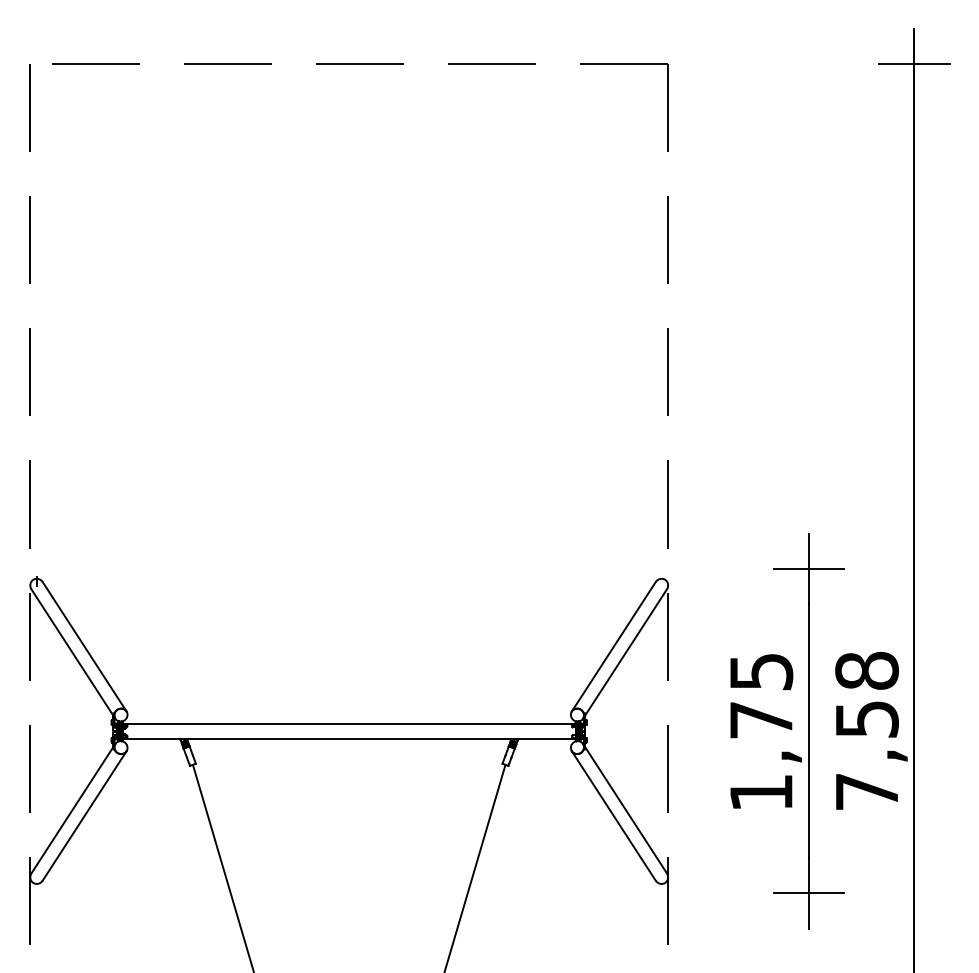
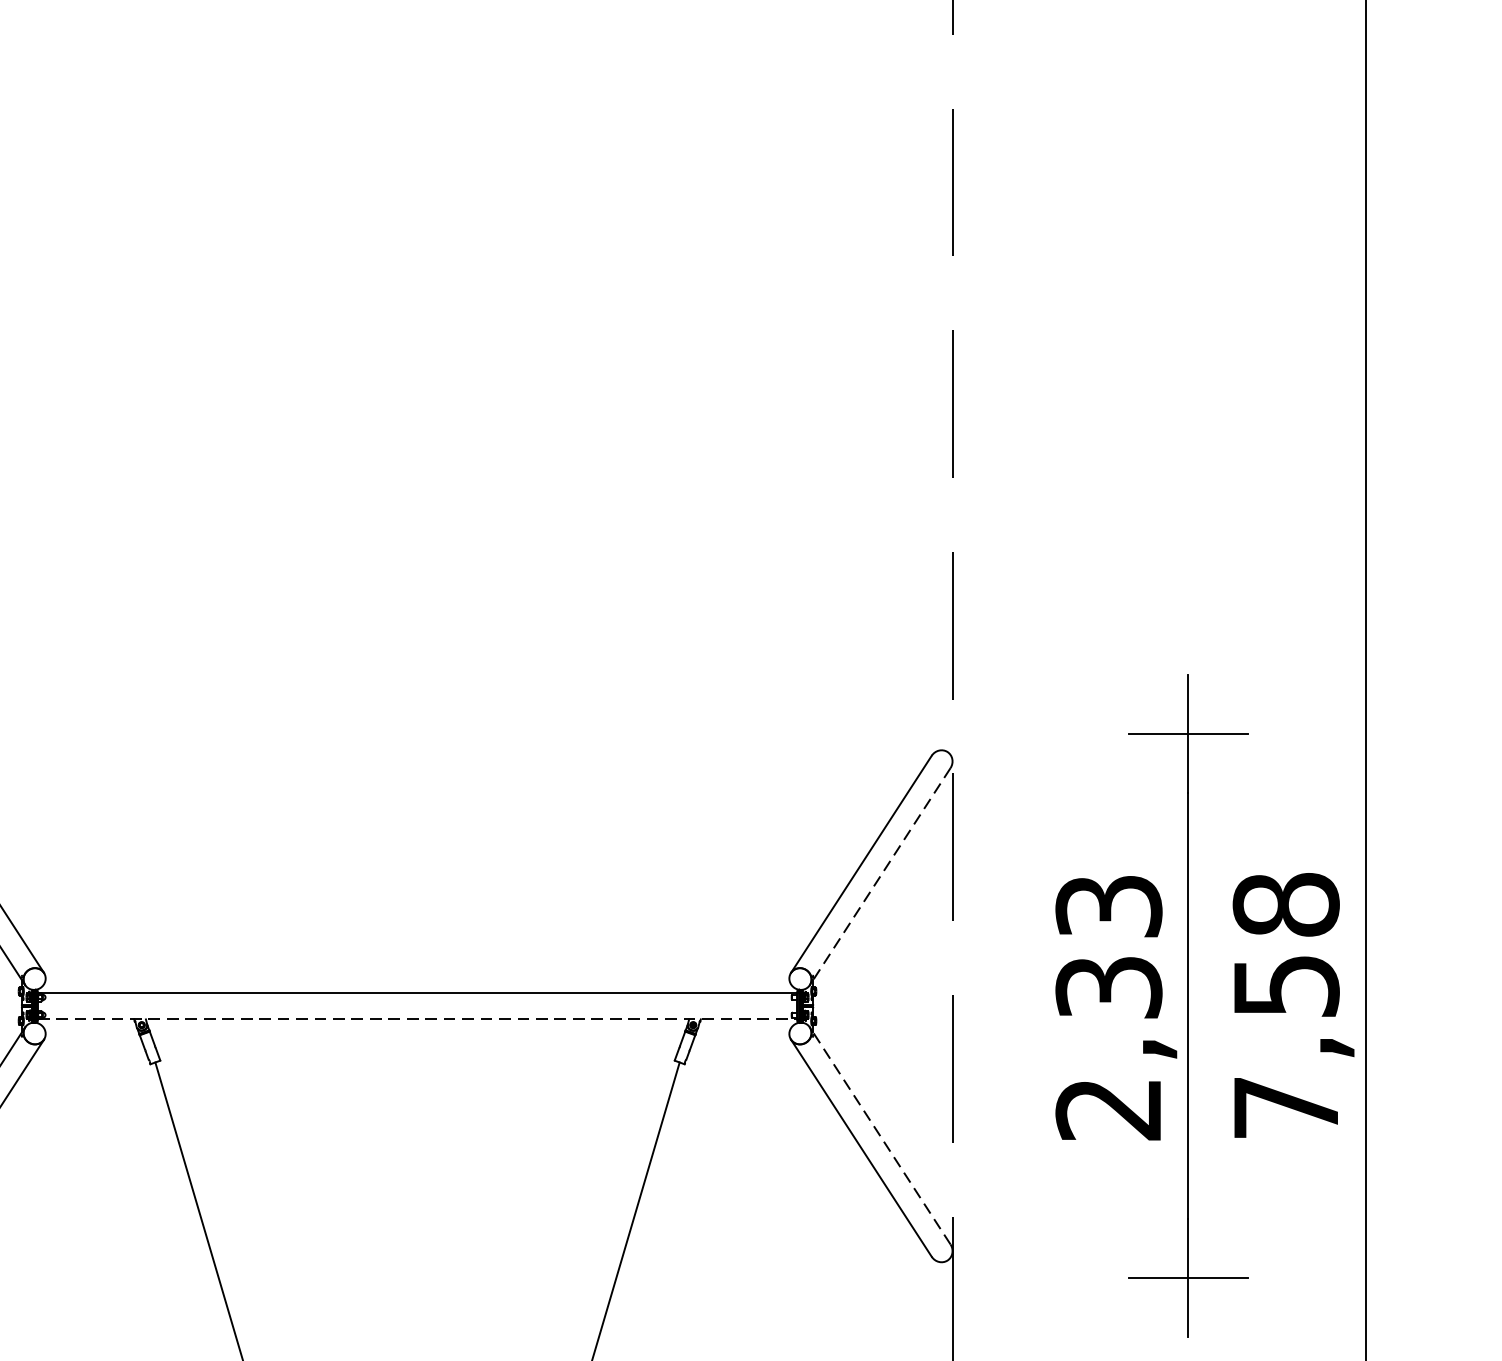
line: (624, 654) -> (879, 877), solid -> dashed
text: (761, 732) -> (1109, 1008), 1,75 -> 2,33
line: (349, 739) -> (417, 1019), solid -> dashed
line: (624, 808) -> (879, 1135), solid -> dashed

